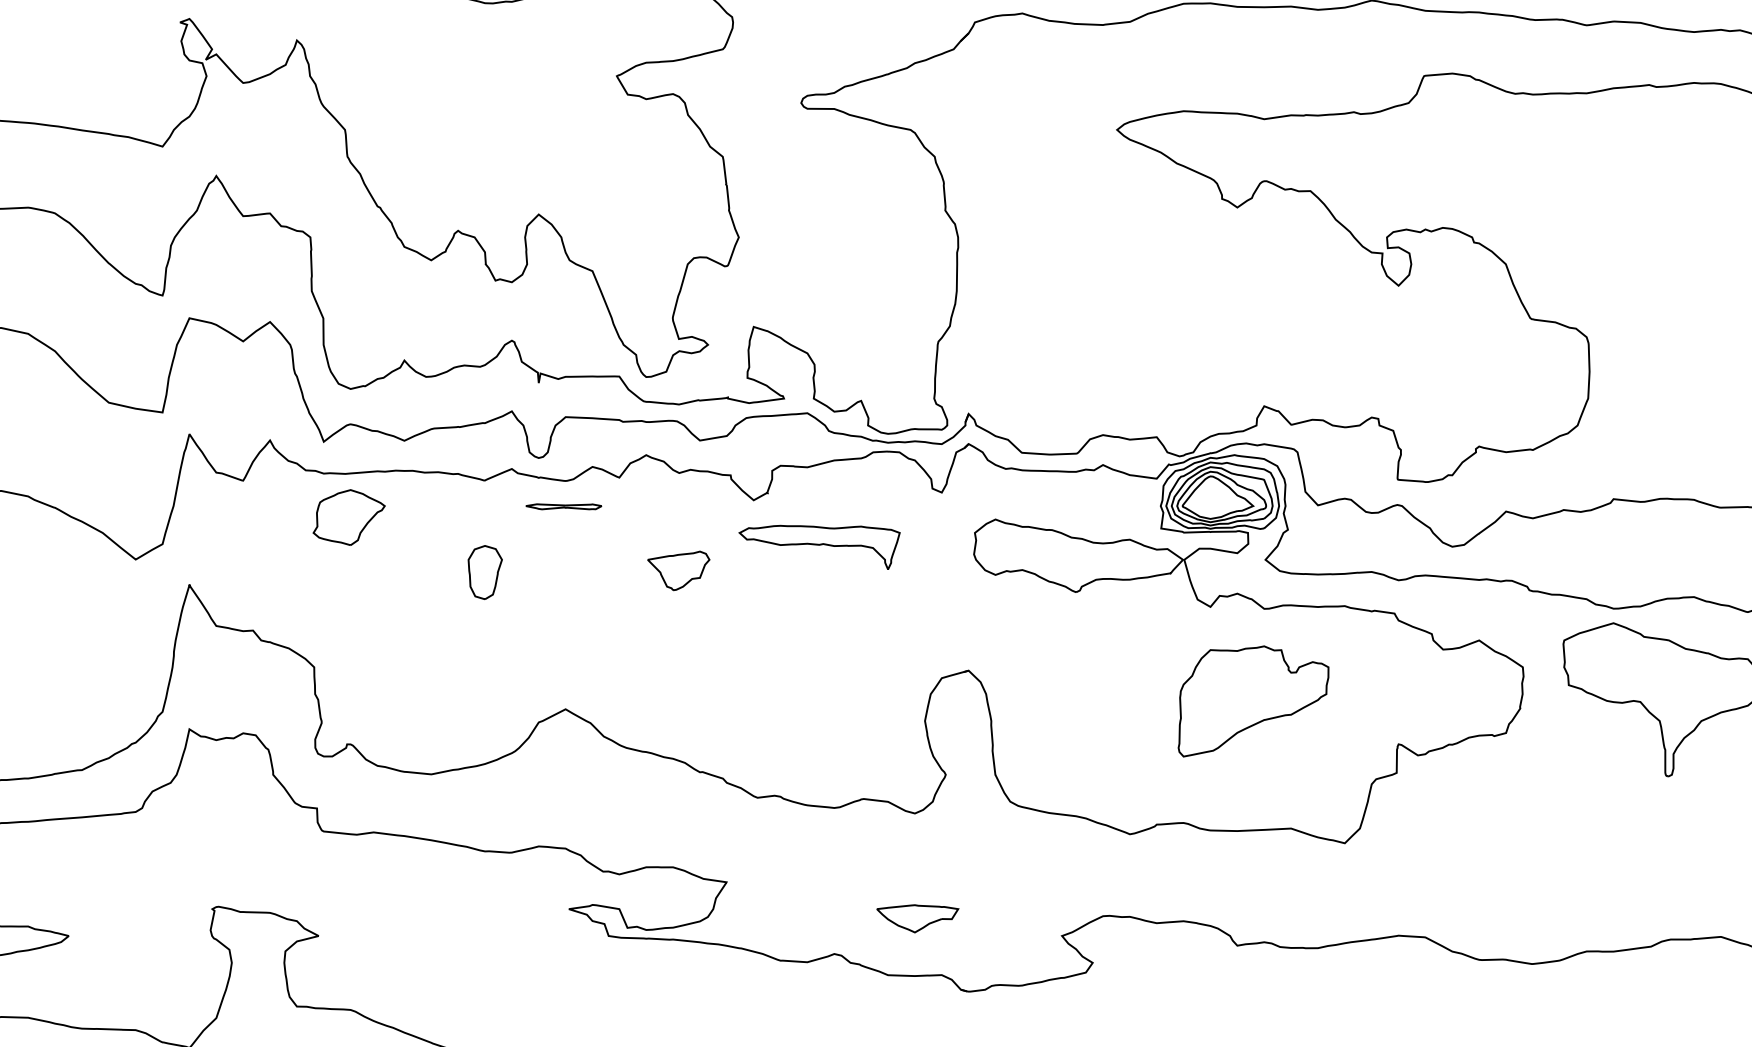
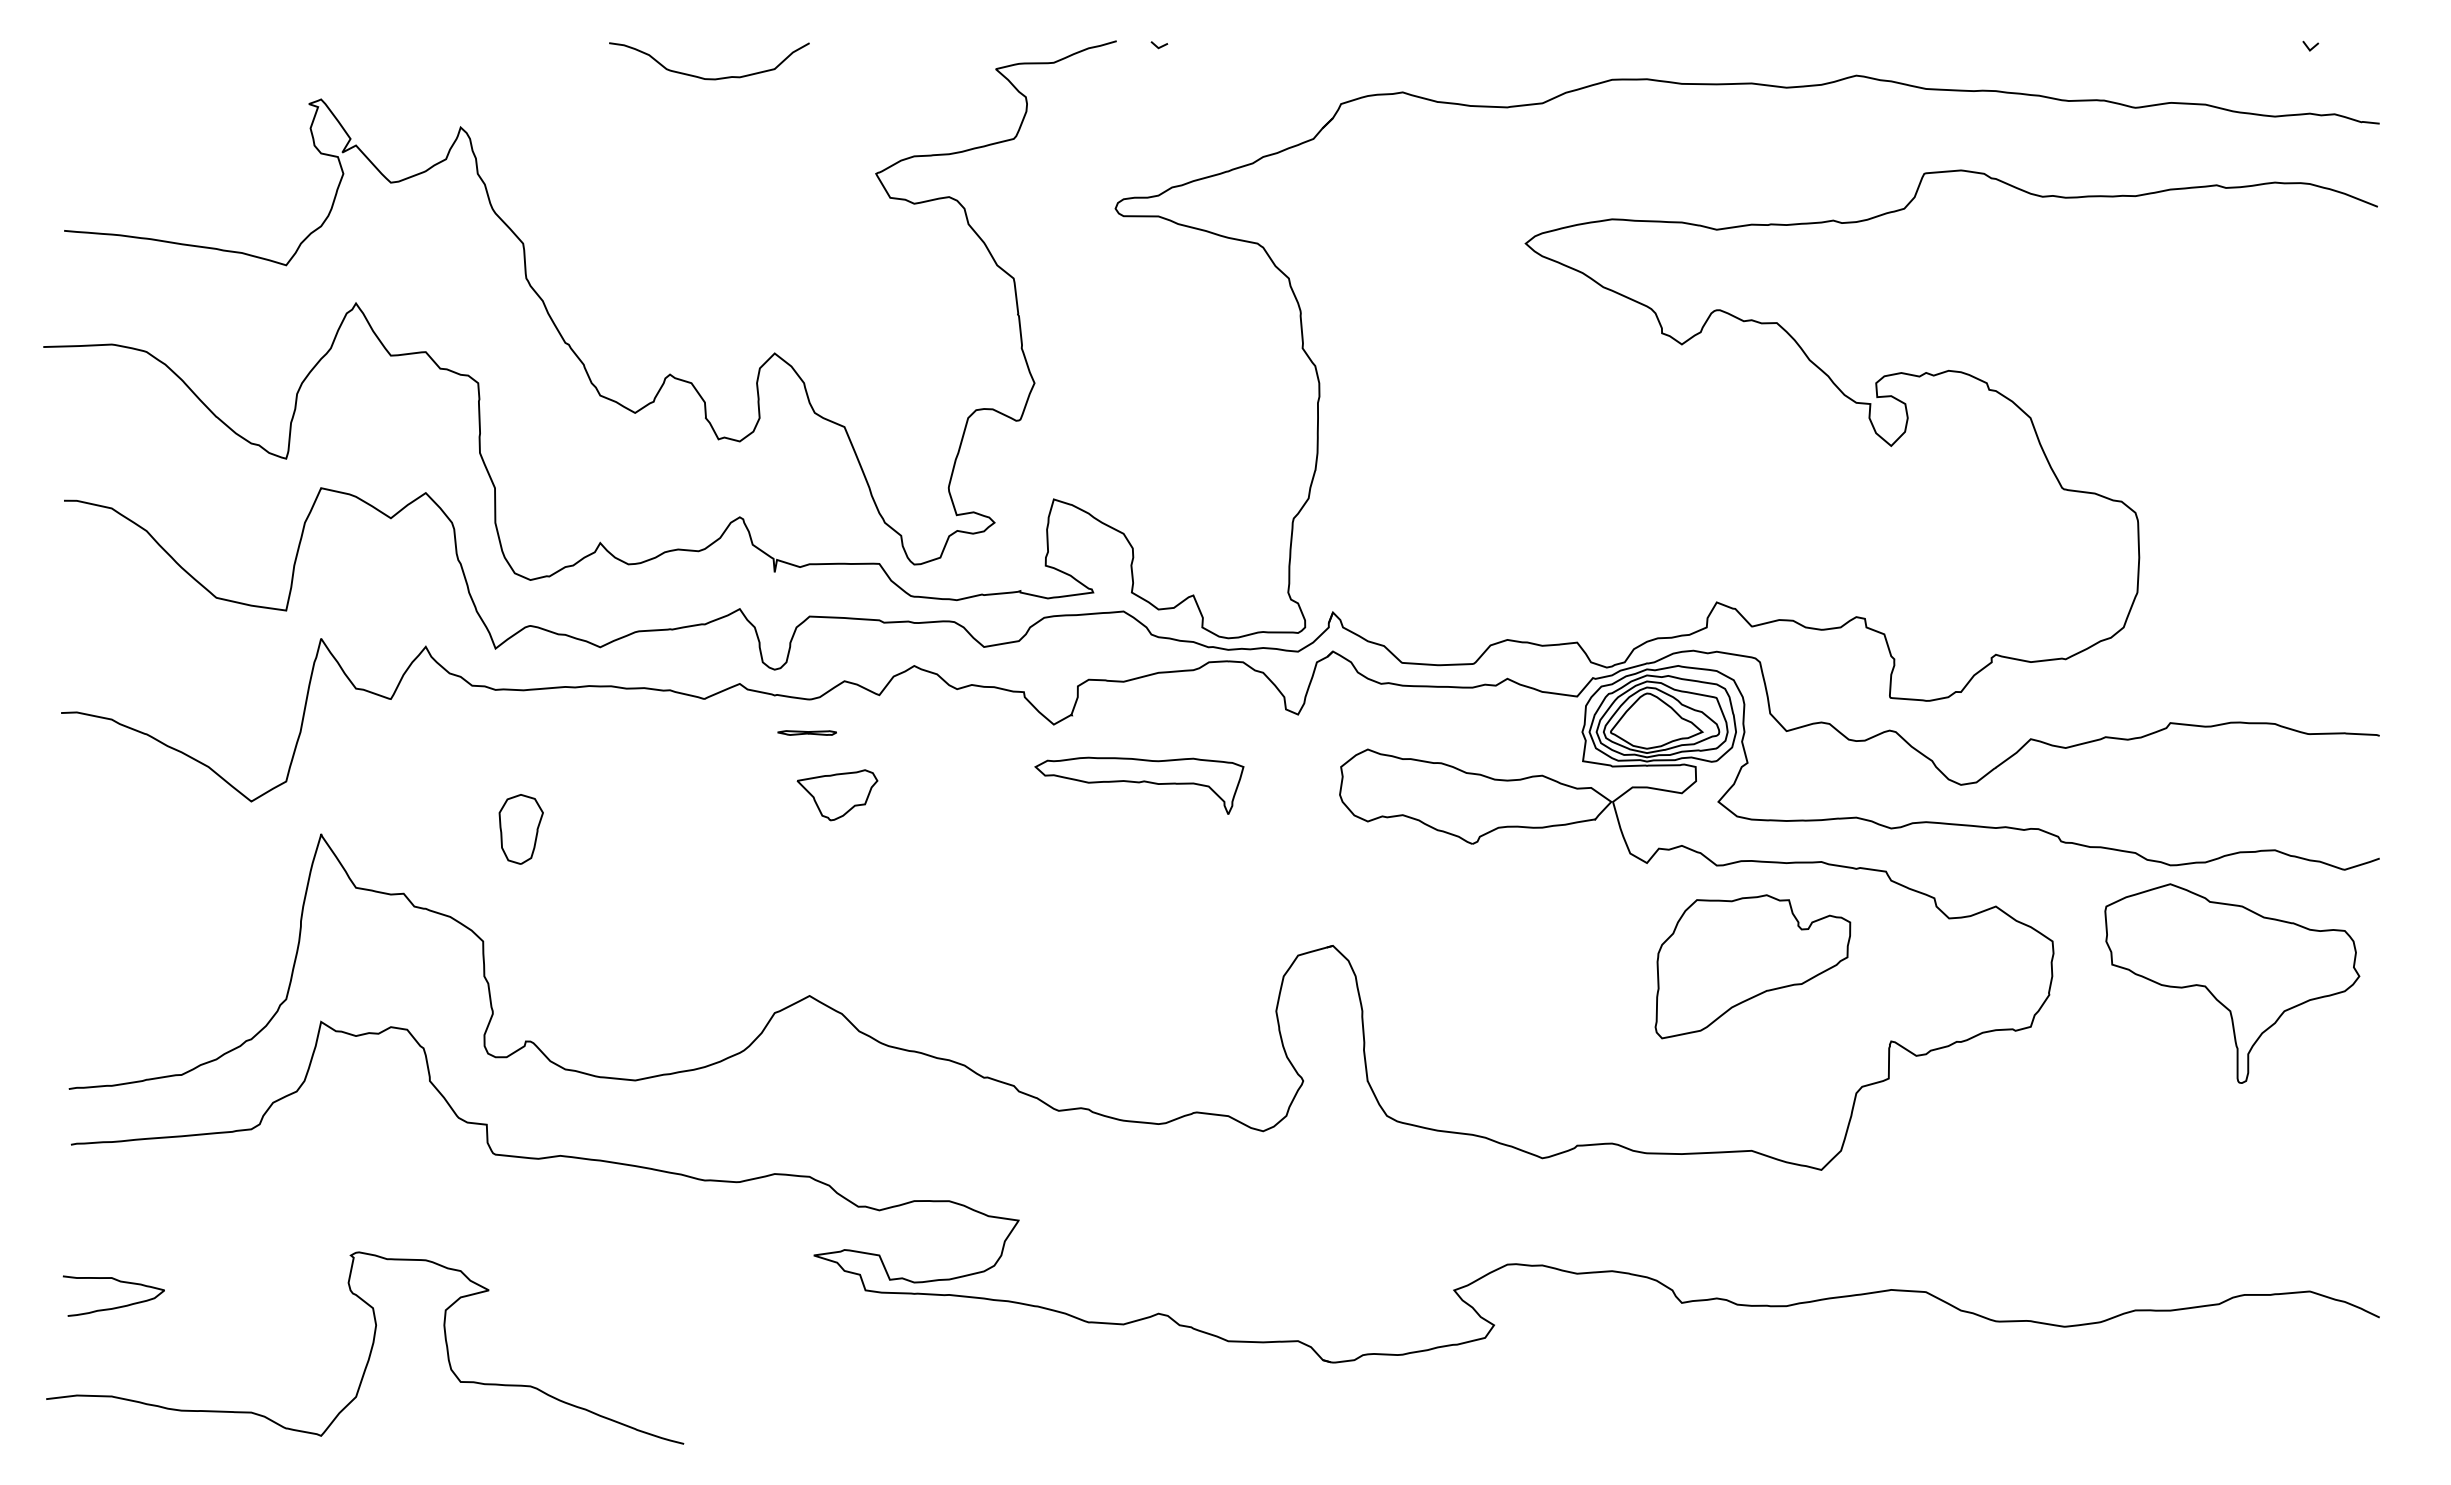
part: (563, 506) -> (806, 732), size x0.6
part: (349, 517) -> (528, 746), removed
part: (678, 571) -> (837, 795), moved
part: (484, 572) -> (520, 829), moved
part: (1253, 701) -> (1752, 966), moved
part: (917, 918) -> (1266, 1267), removed

